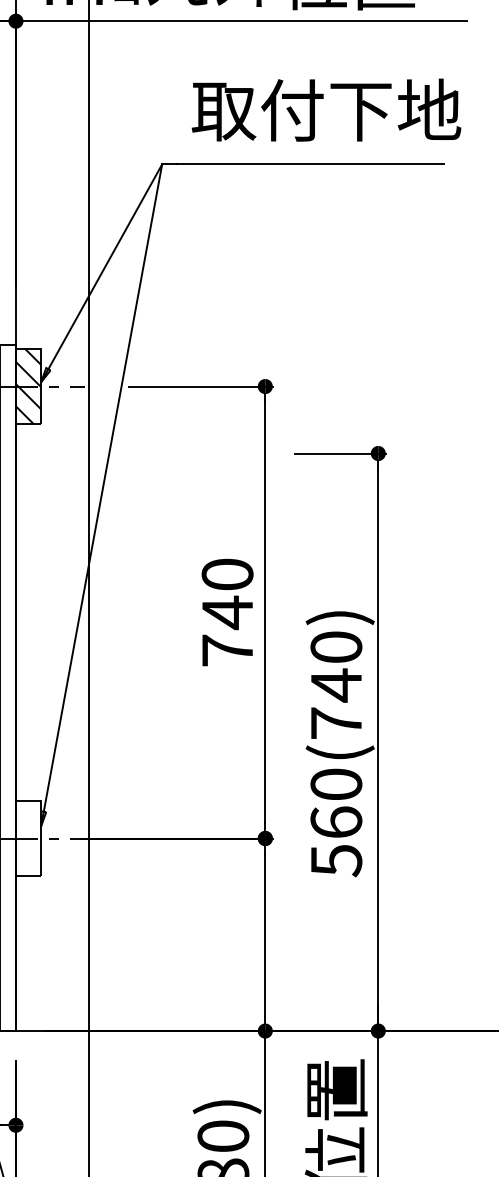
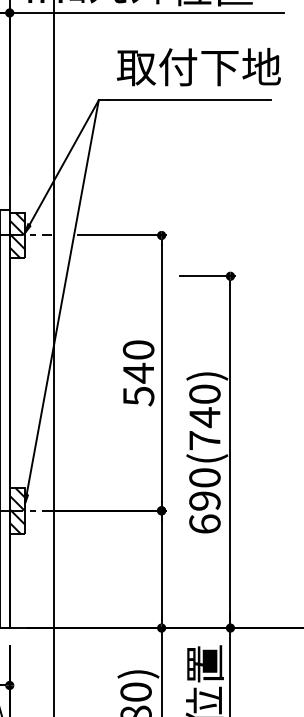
text: (227, 650) -> (138, 396), 740 -> 540
hatch: (28, 838) -> (17, 510), added
text: (335, 841) -> (204, 512), 560(740) -> 690(740)

